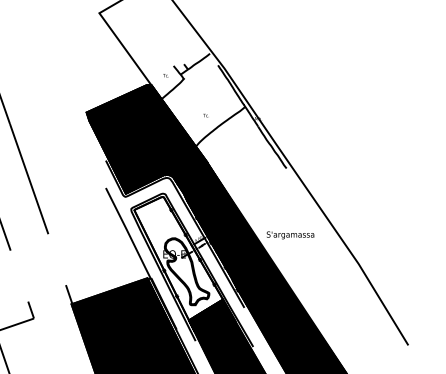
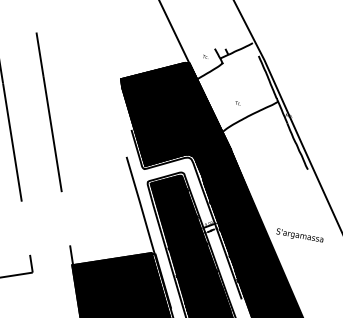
fill: (178, 258) -> (185, 239), added

